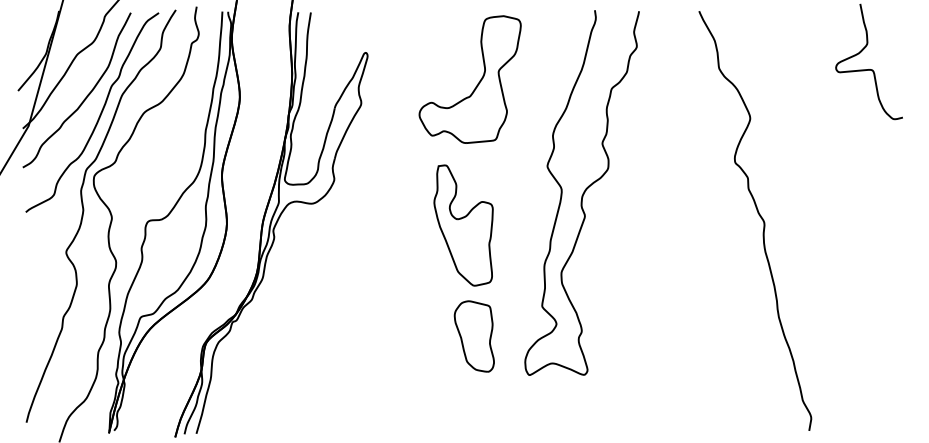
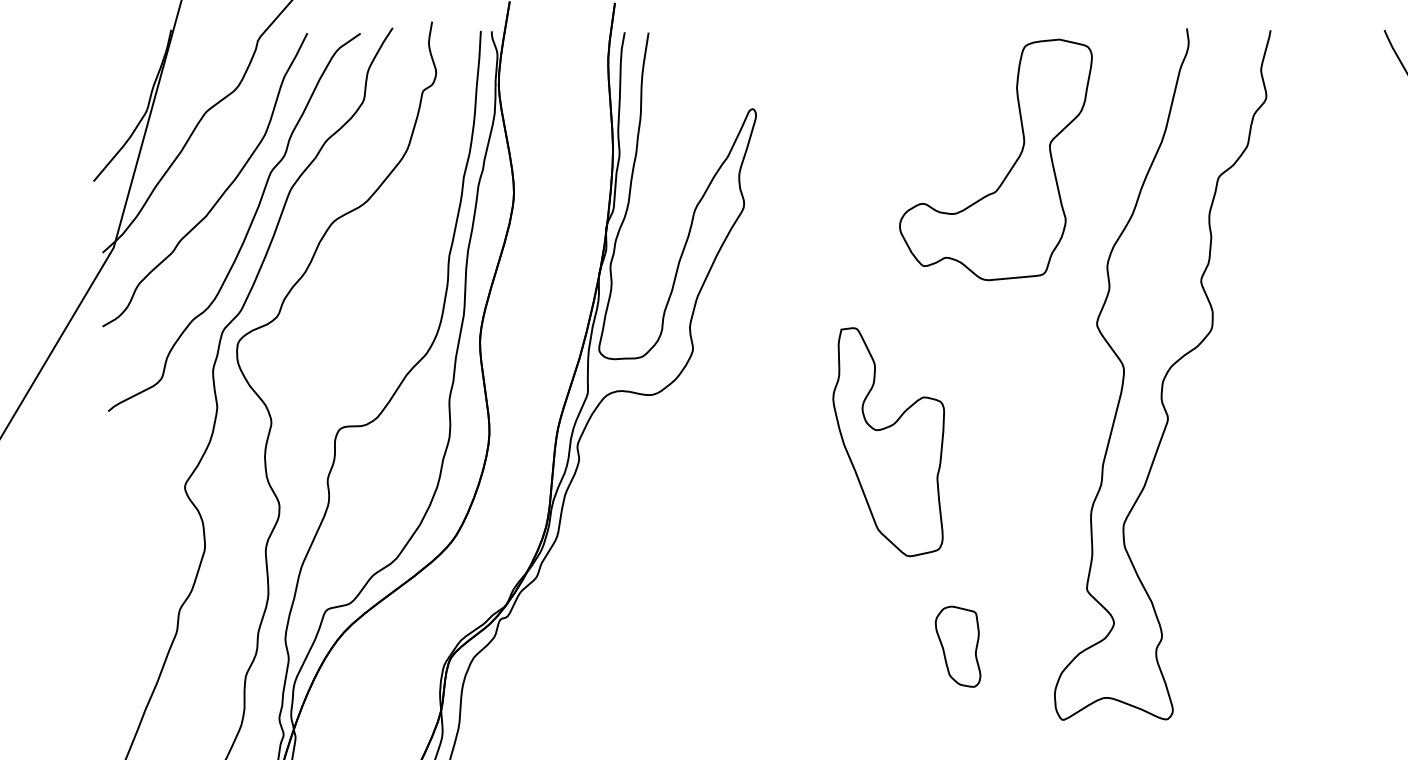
part: (477, 83) -> (1009, 167), moved
part: (463, 225) -> (888, 442), moved
part: (473, 336) -> (956, 646), size x0.6

